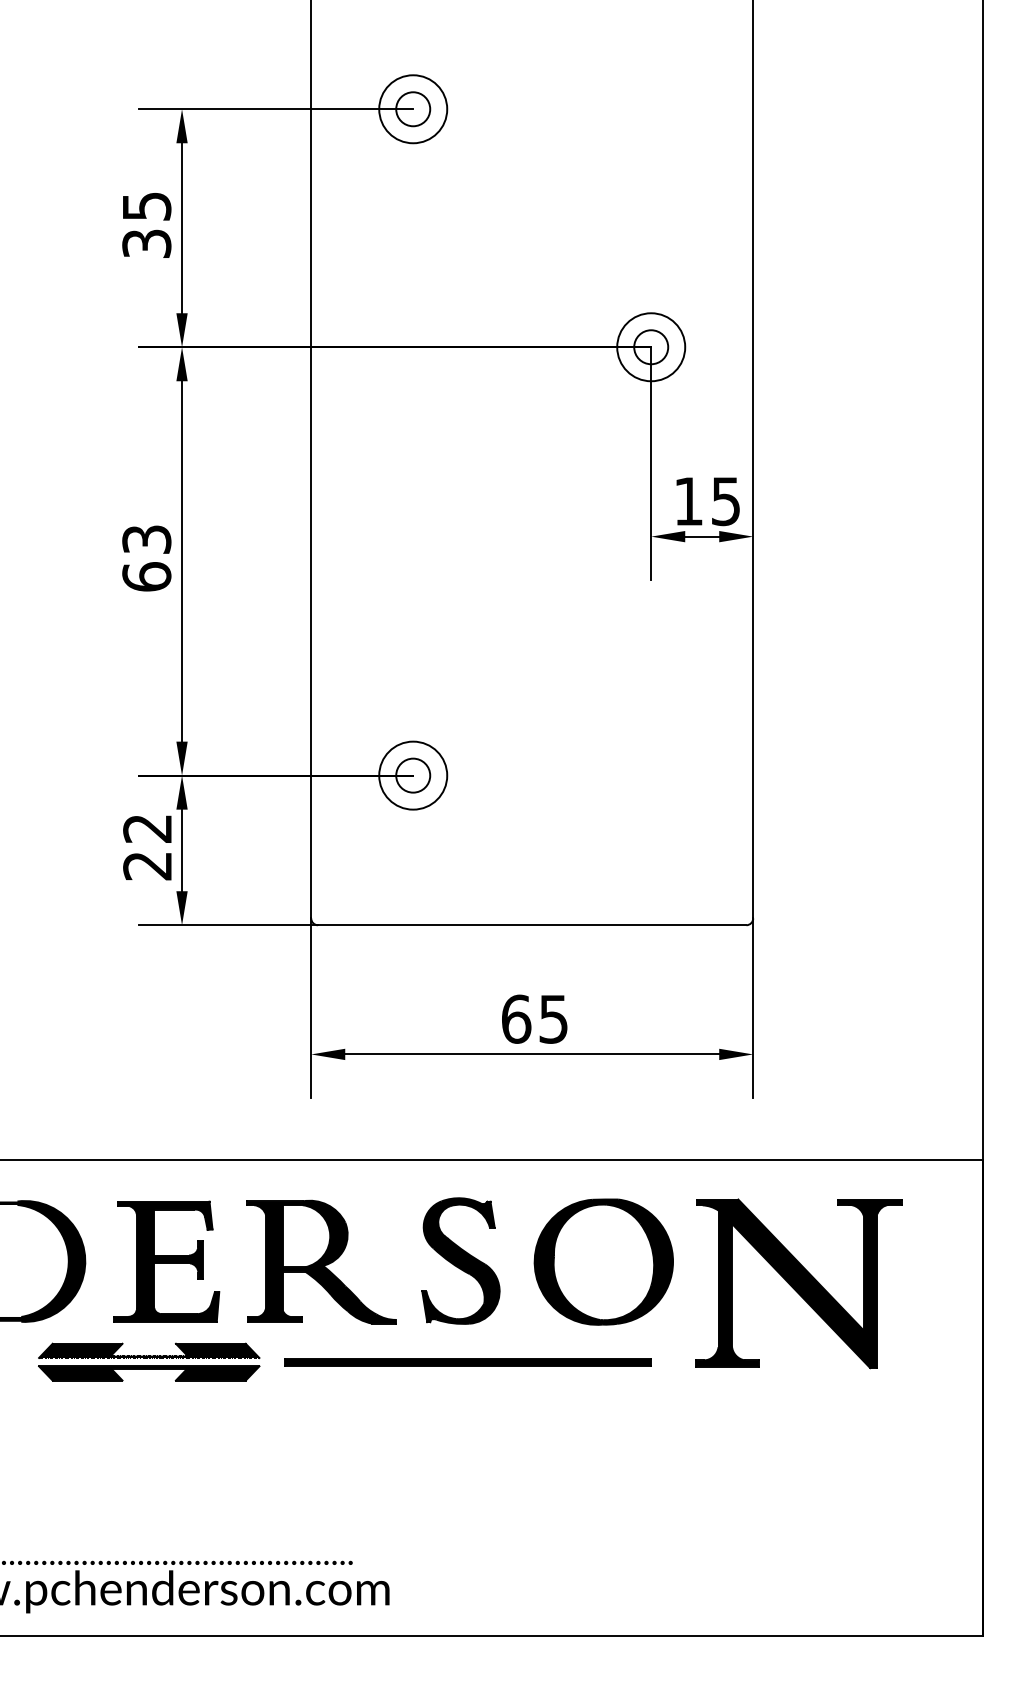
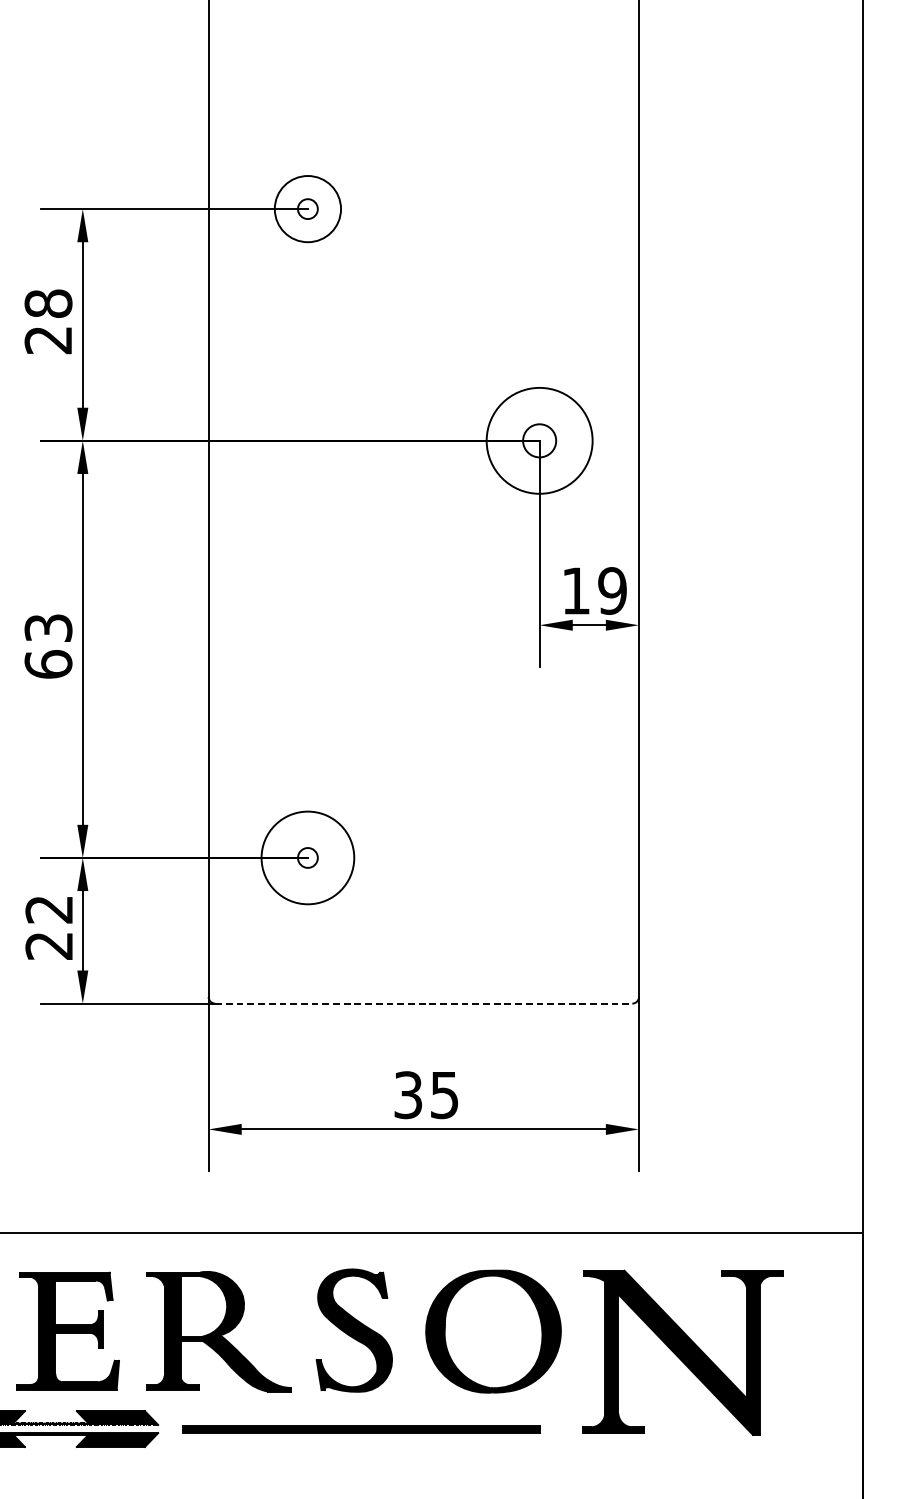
circle: (413, 109) -> (308, 209), size x0.6
text: (146, 224) -> (48, 321), 35 -> 28
circle: (651, 347) -> (539, 441), size x1.6
text: (725, 500) -> (611, 590), 15 -> 19
circle: (413, 775) -> (308, 857), size x0.6
circle: (413, 775) -> (308, 857), size x1.4
line: (532, 925) -> (424, 1003), solid -> dashed
text: (516, 1018) -> (408, 1094), 65 -> 35

